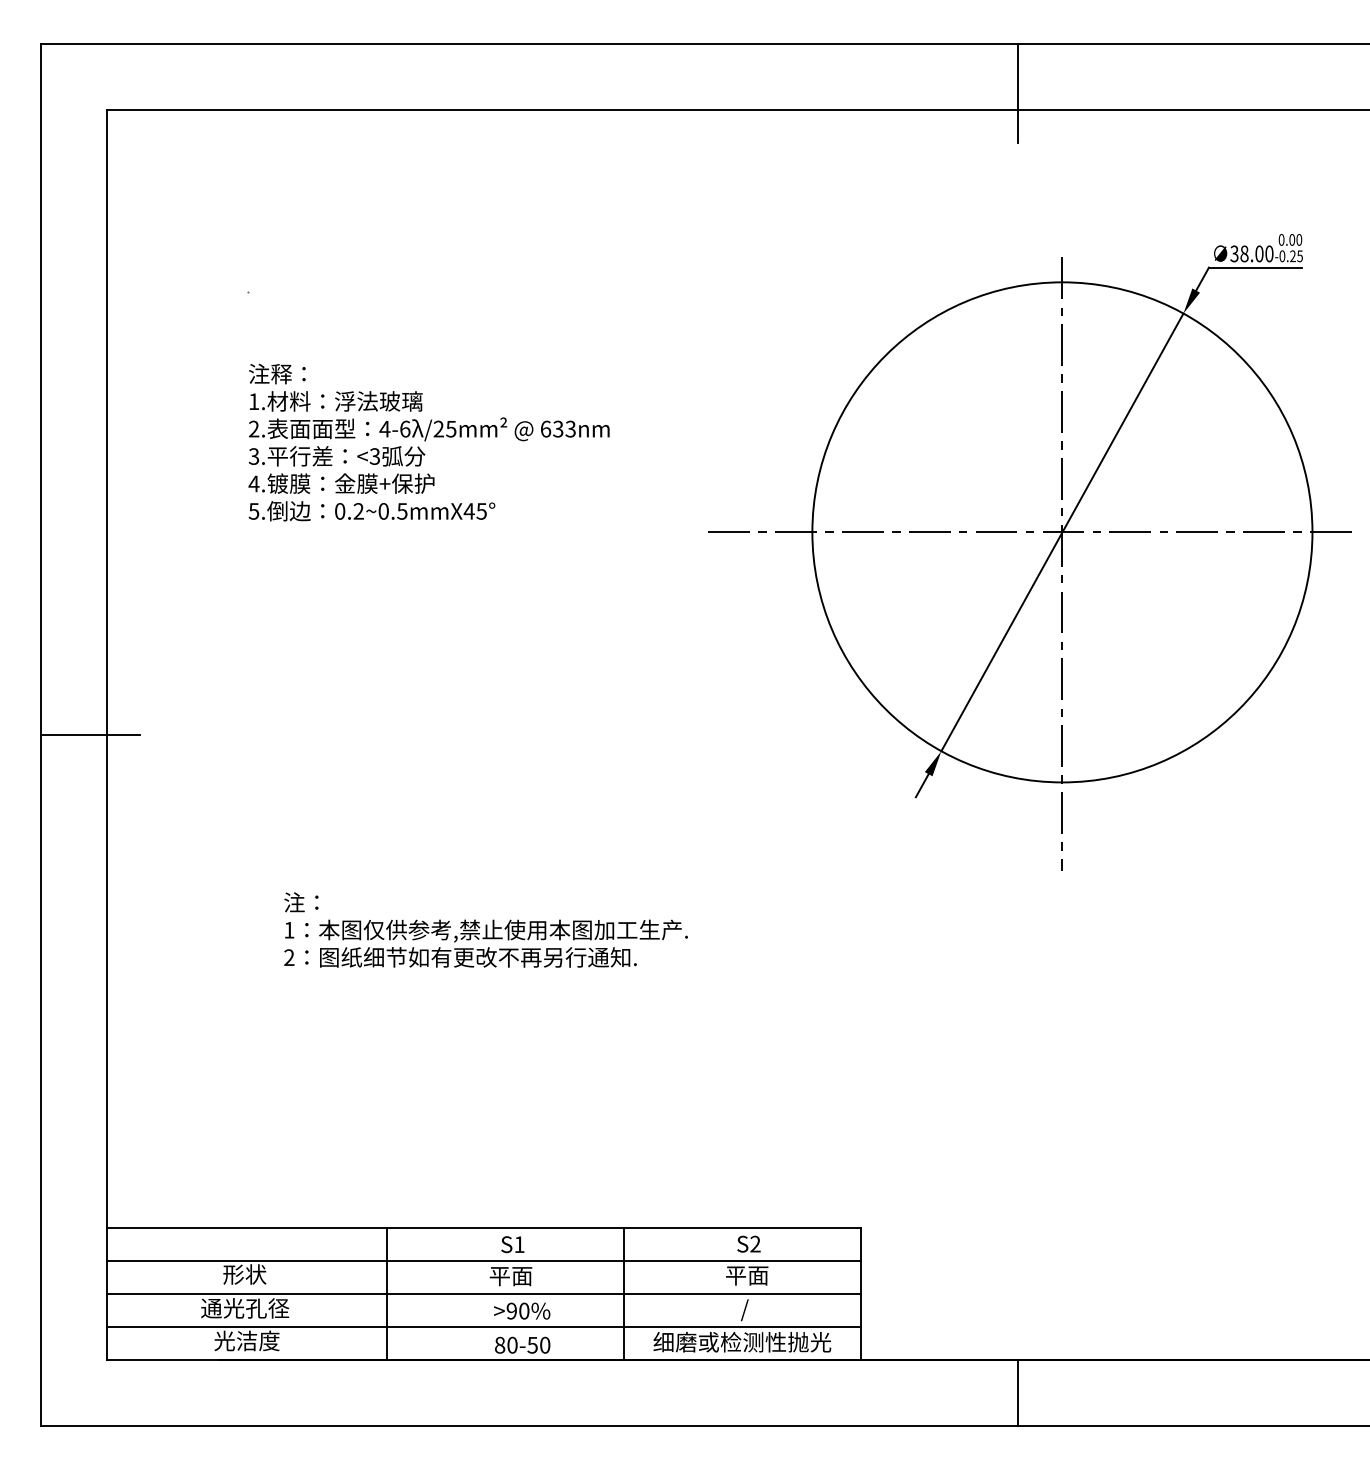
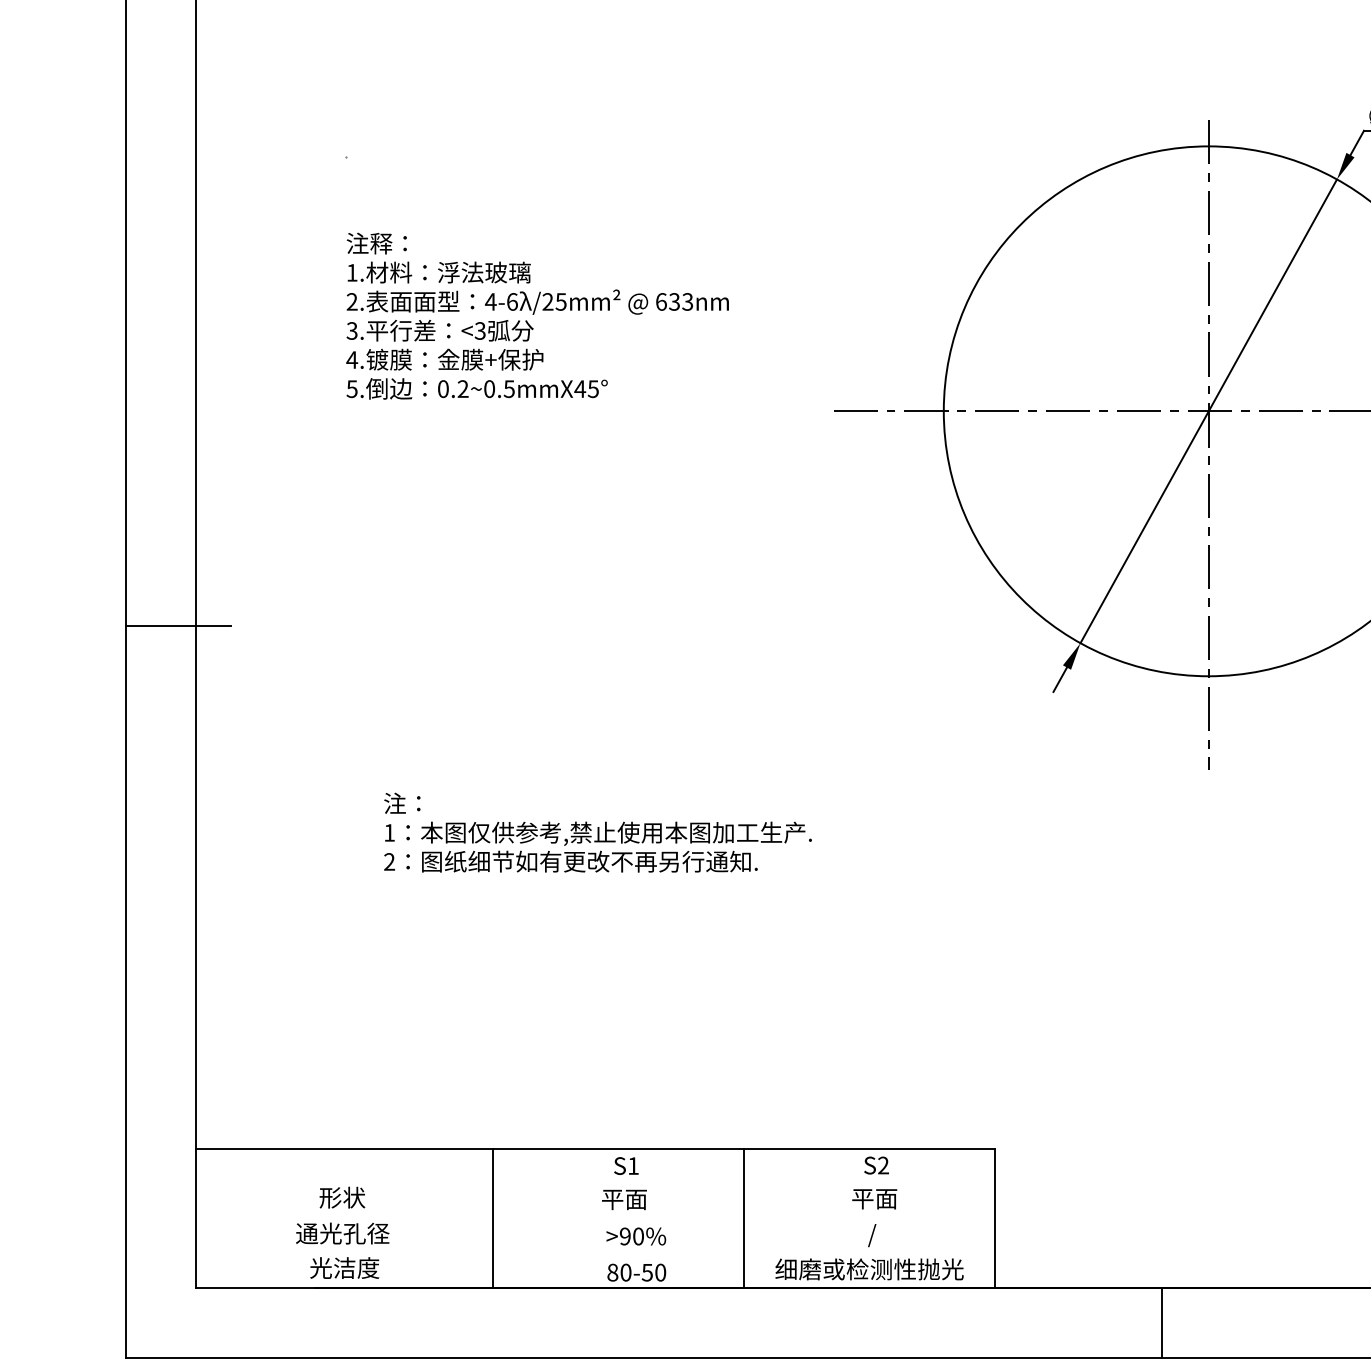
line: (483, 1261) -> (595, 1183), removed
line: (483, 1294) -> (595, 1218), removed
line: (483, 1327) -> (595, 1253), removed

